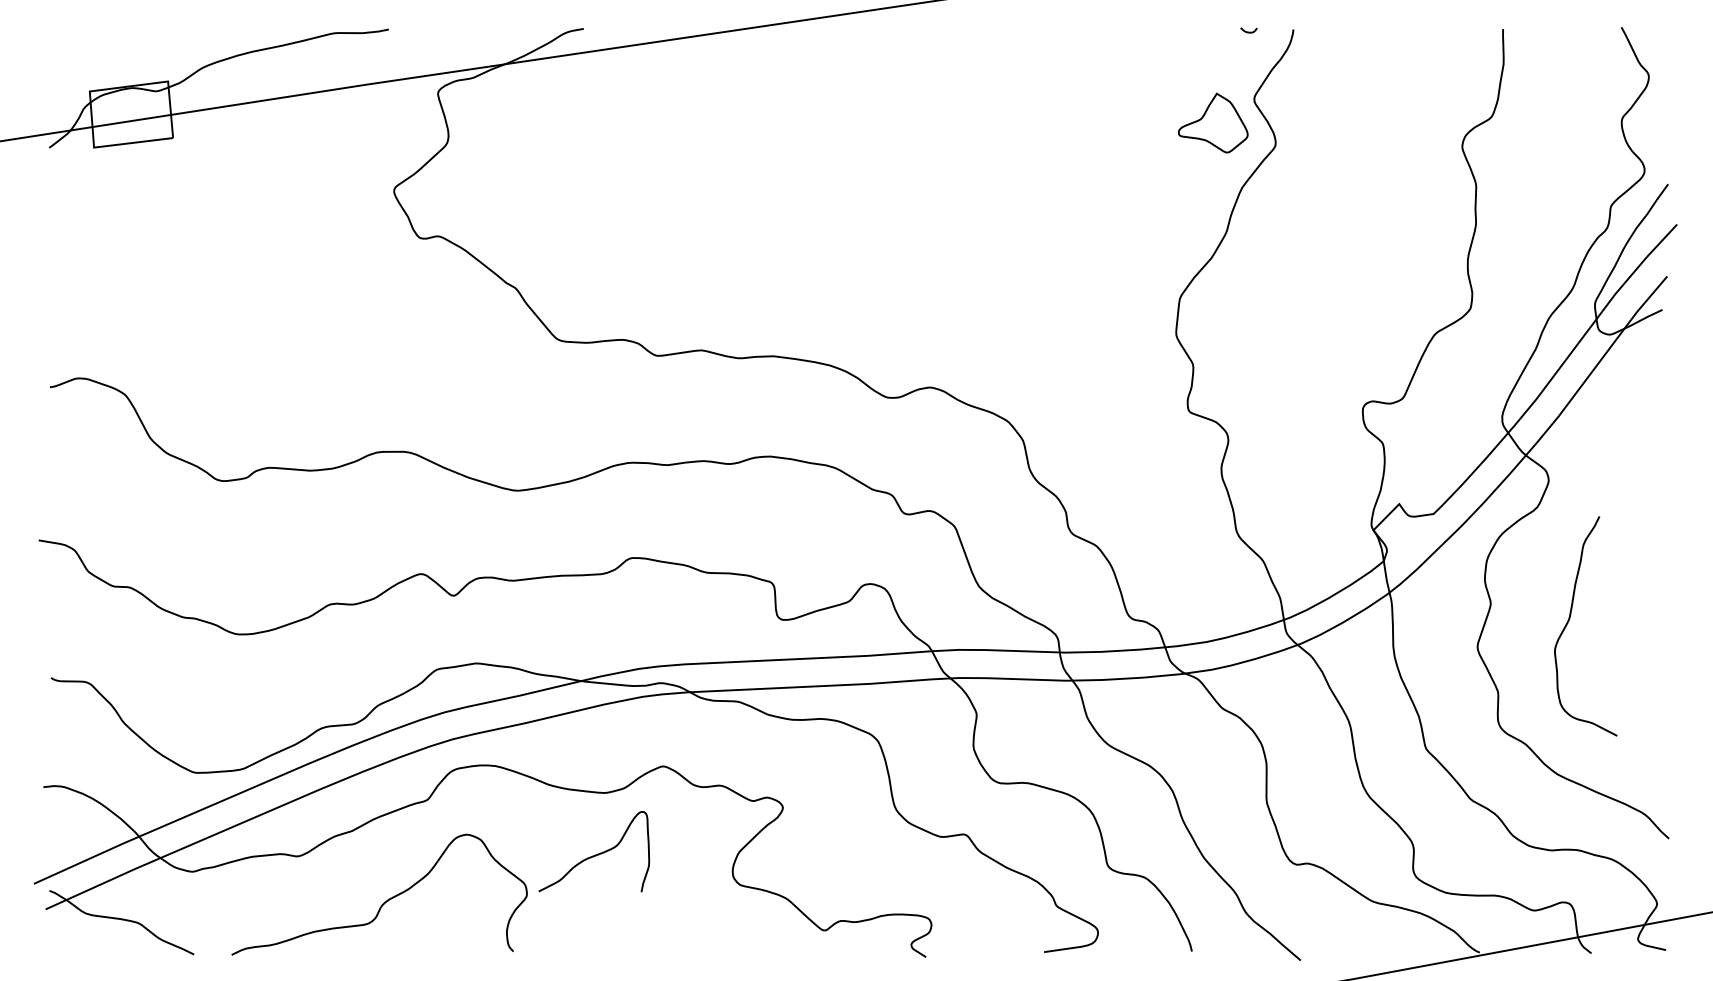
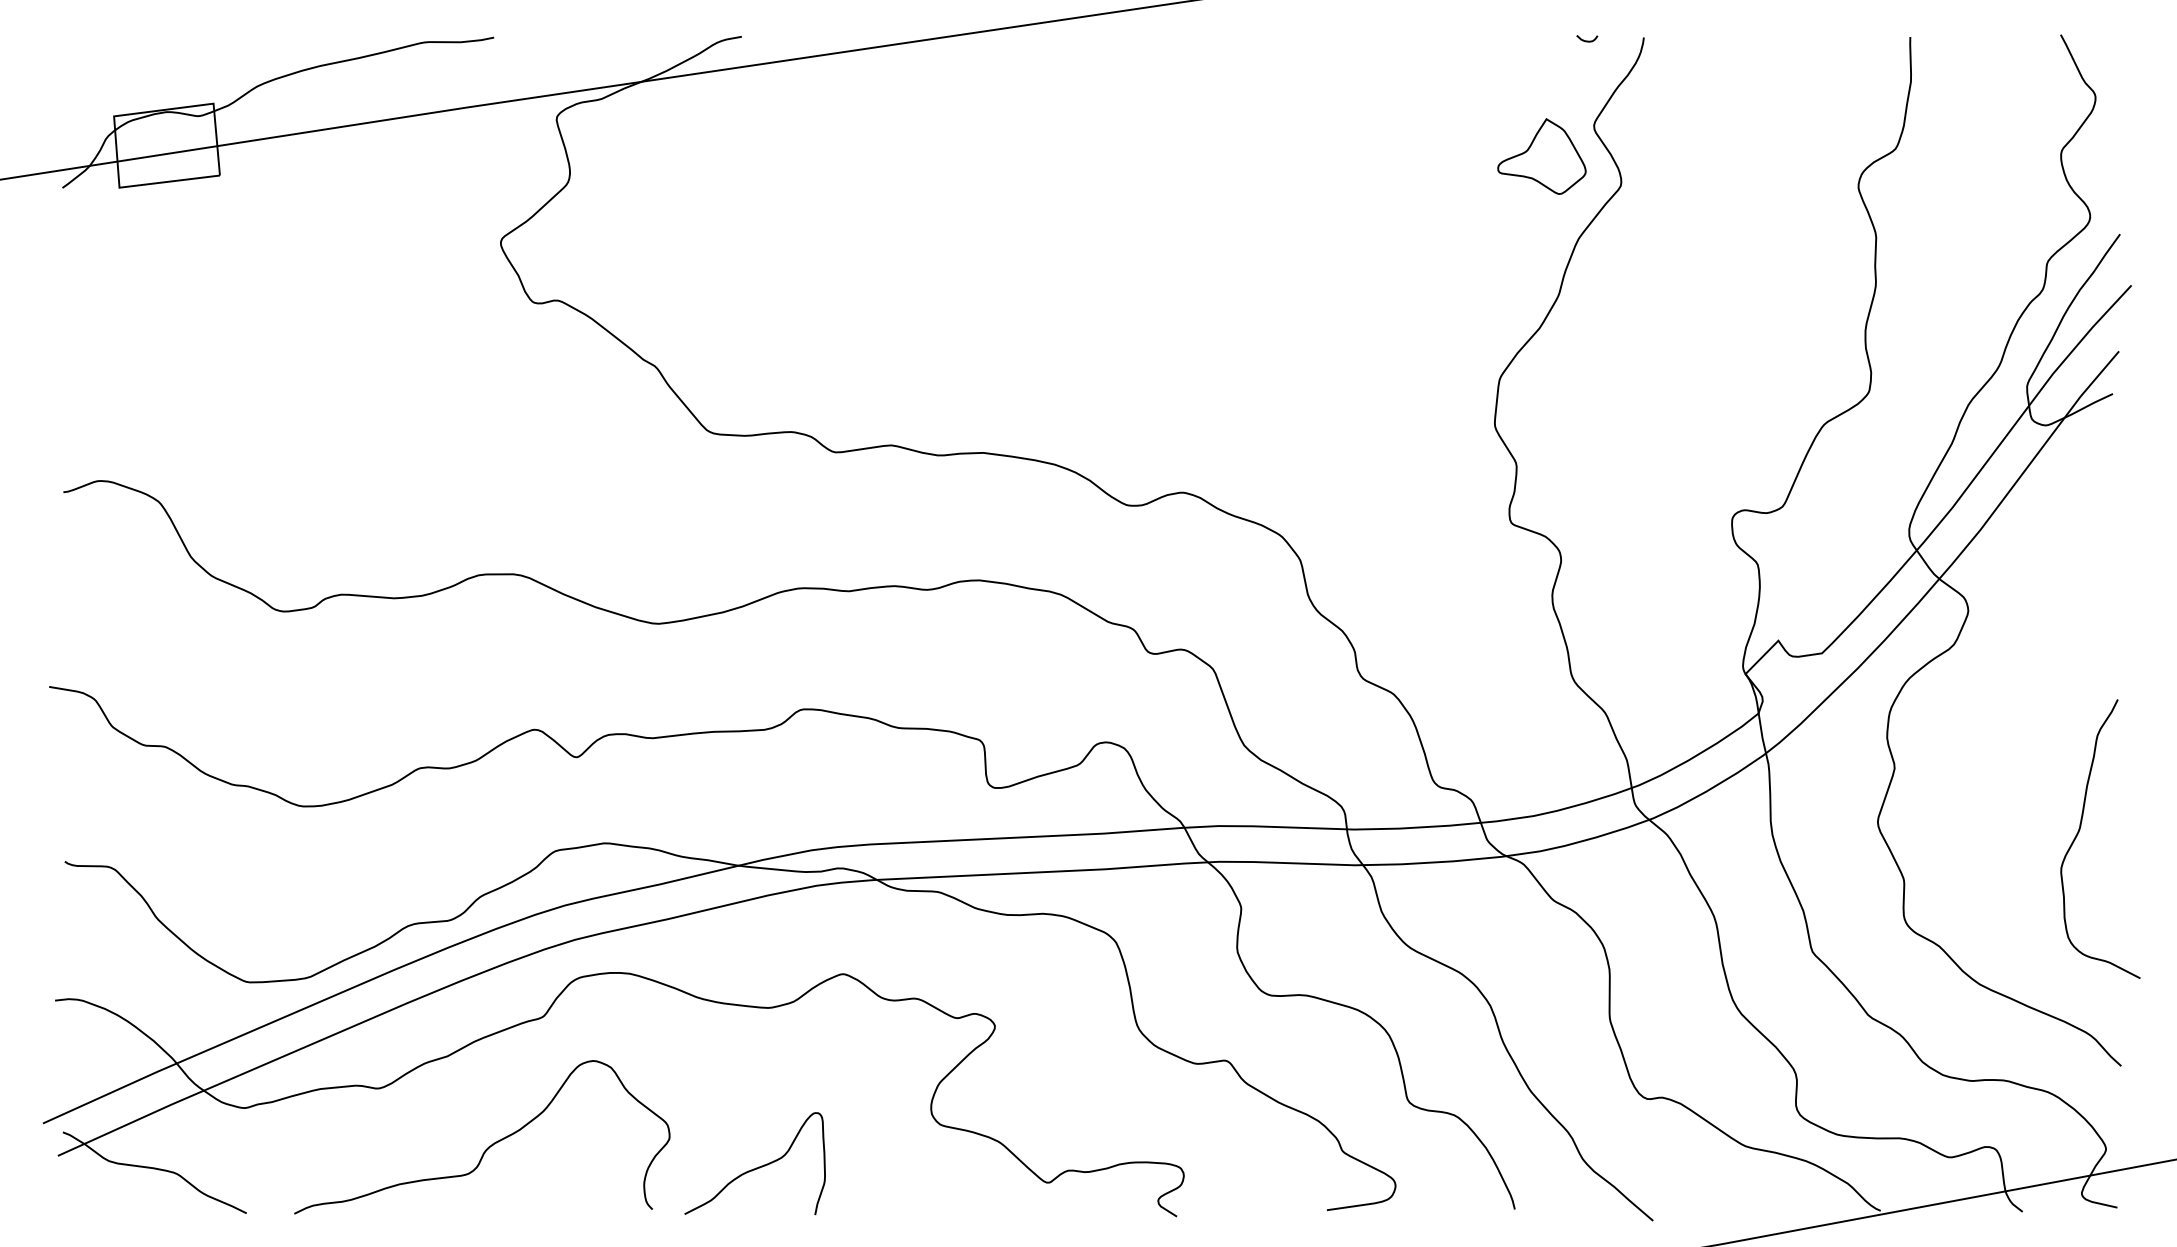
curve: (1569, 621) -> (2079, 832), moved
curve: (595, 854) -> (756, 1167), moved

